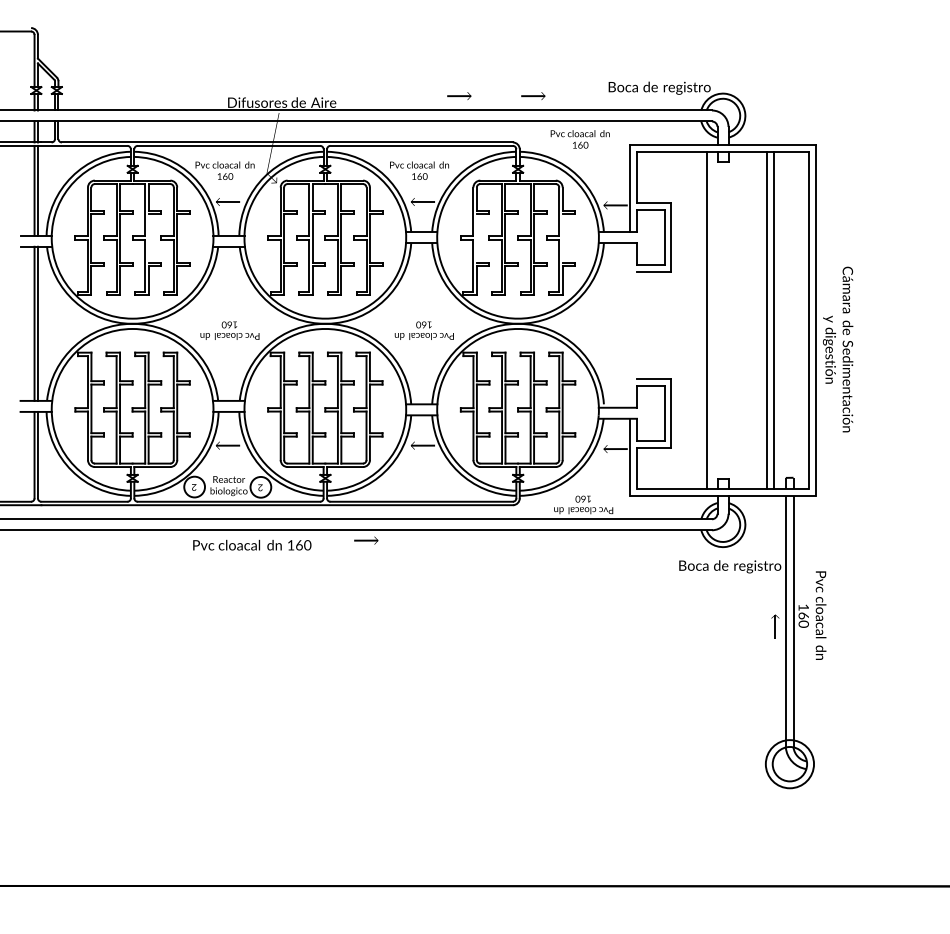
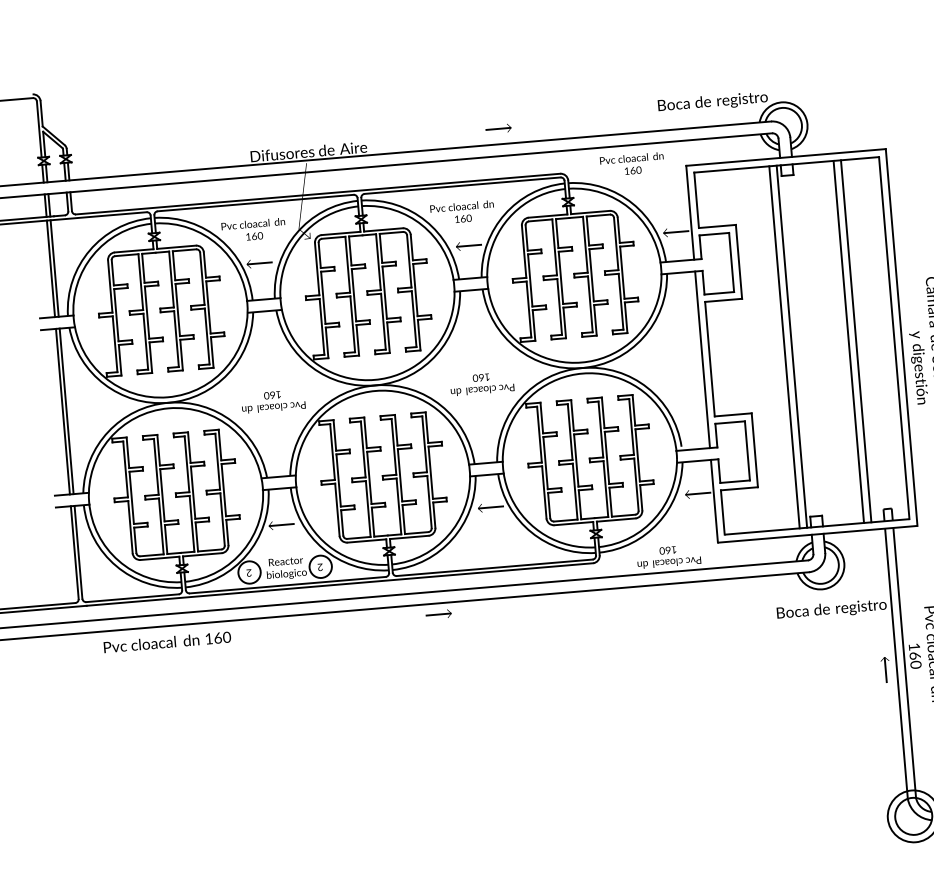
part: (533, 95) -> (578, 121), removed
line: (148, 238) -> (177, 309), added
line: (476, 238) -> (529, 280), added
line: (562, 238) -> (622, 272), added
line: (713, 319) -> (791, 345), added
line: (630, 325) -> (703, 359), added
line: (636, 325) -> (709, 359), added
text: (252, 544) -> (167, 641), moved

